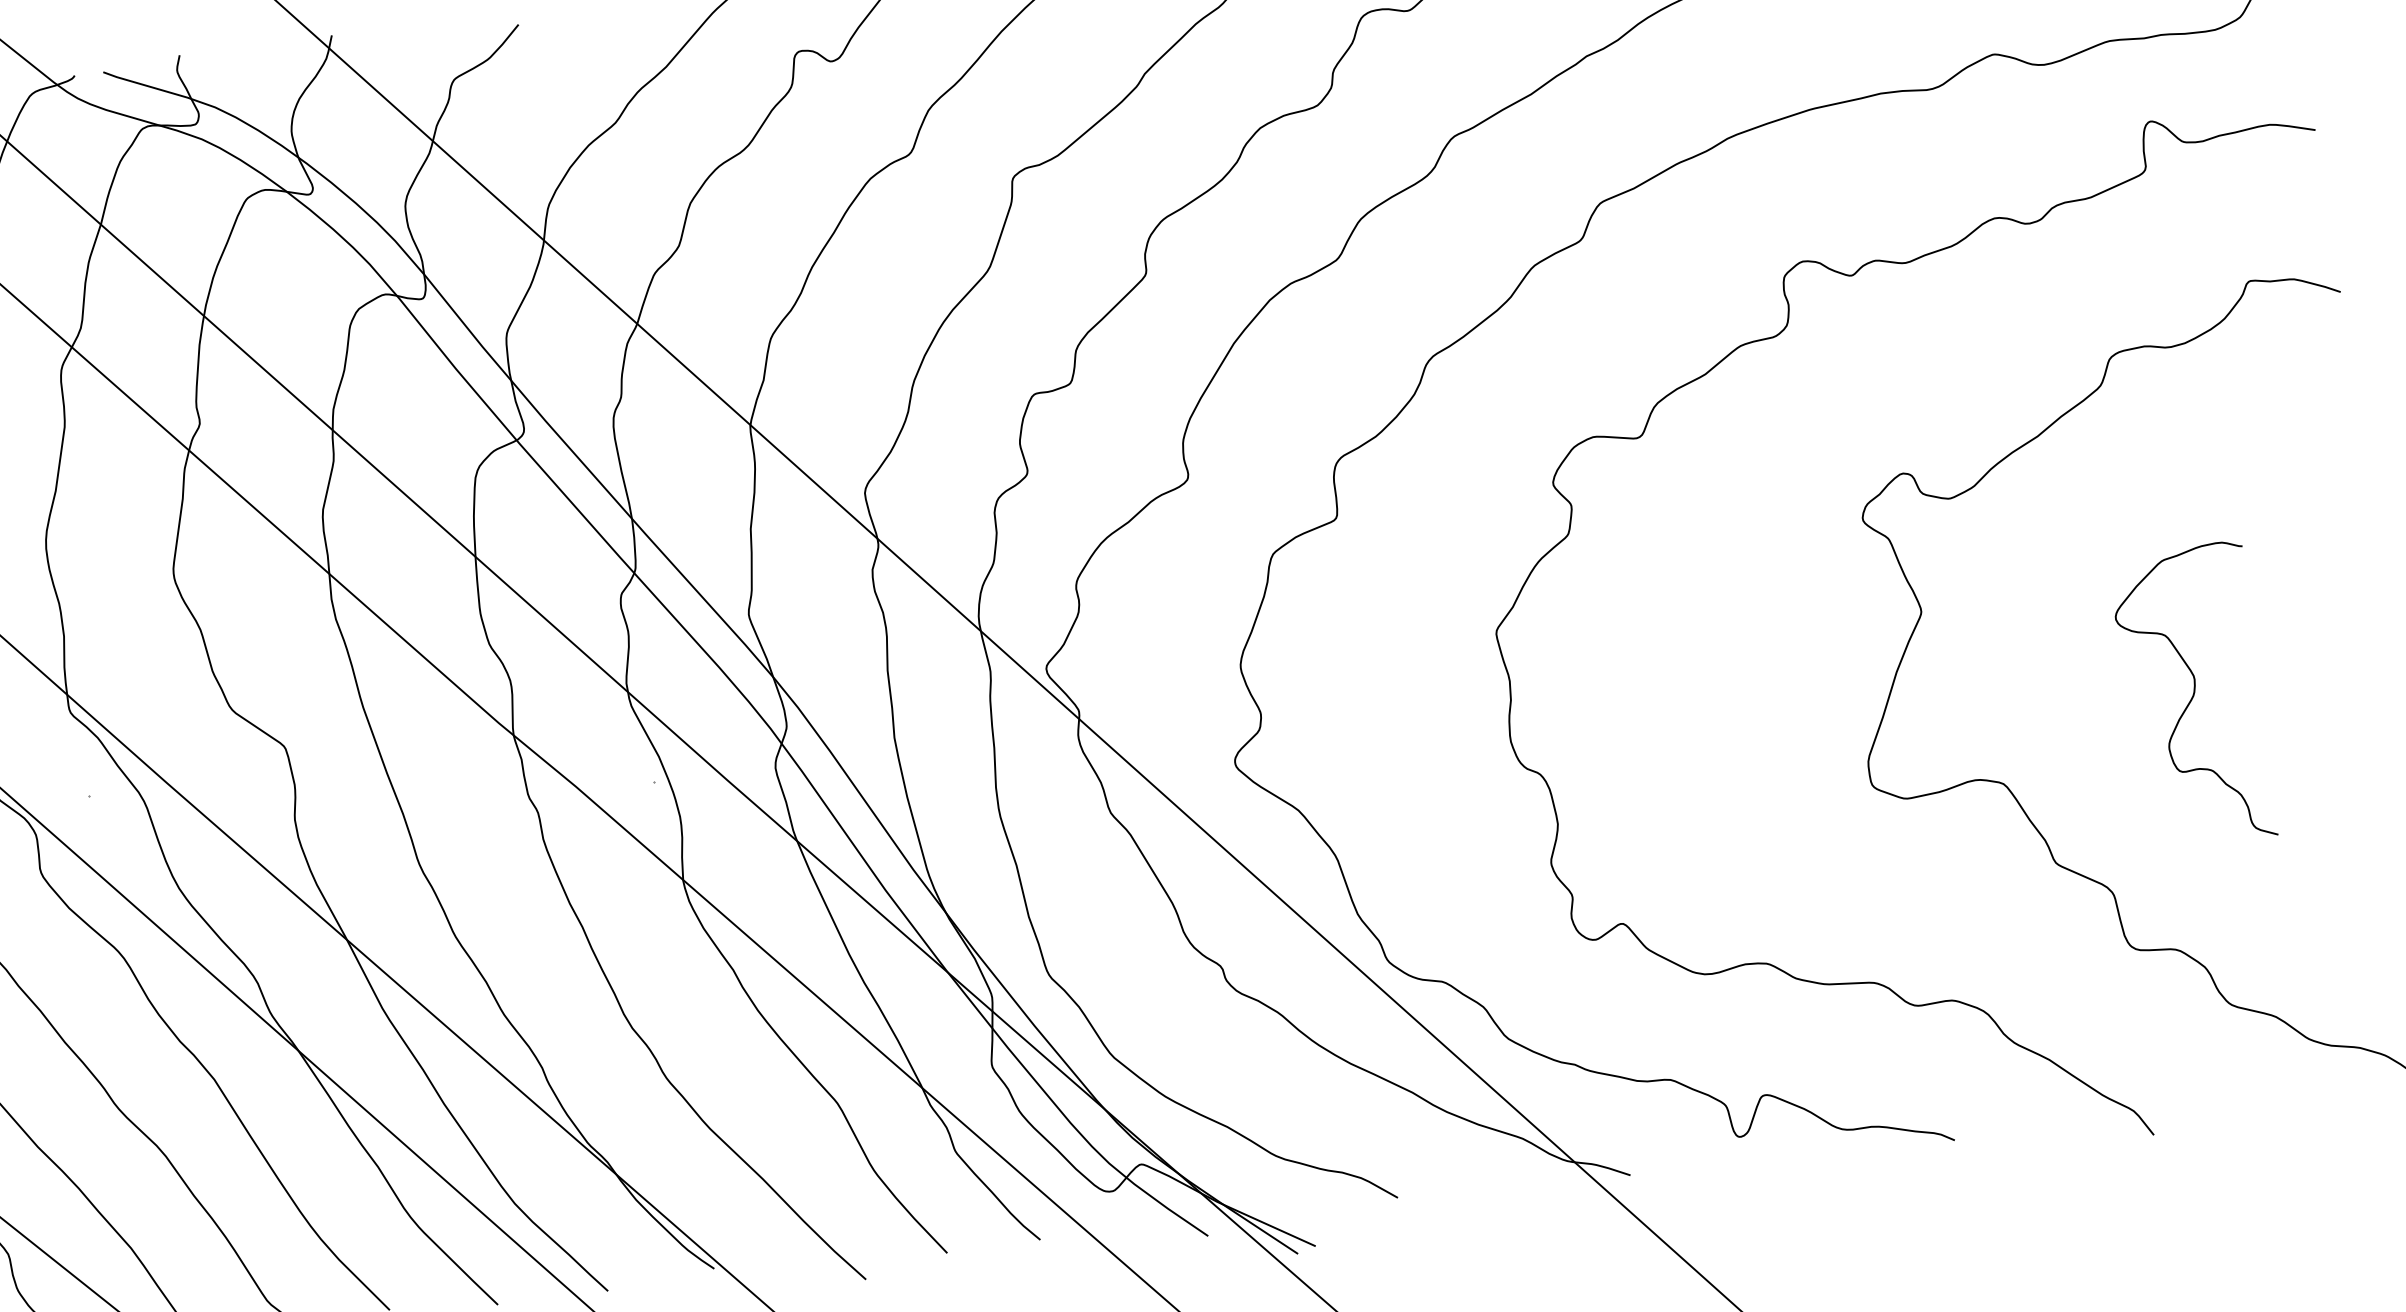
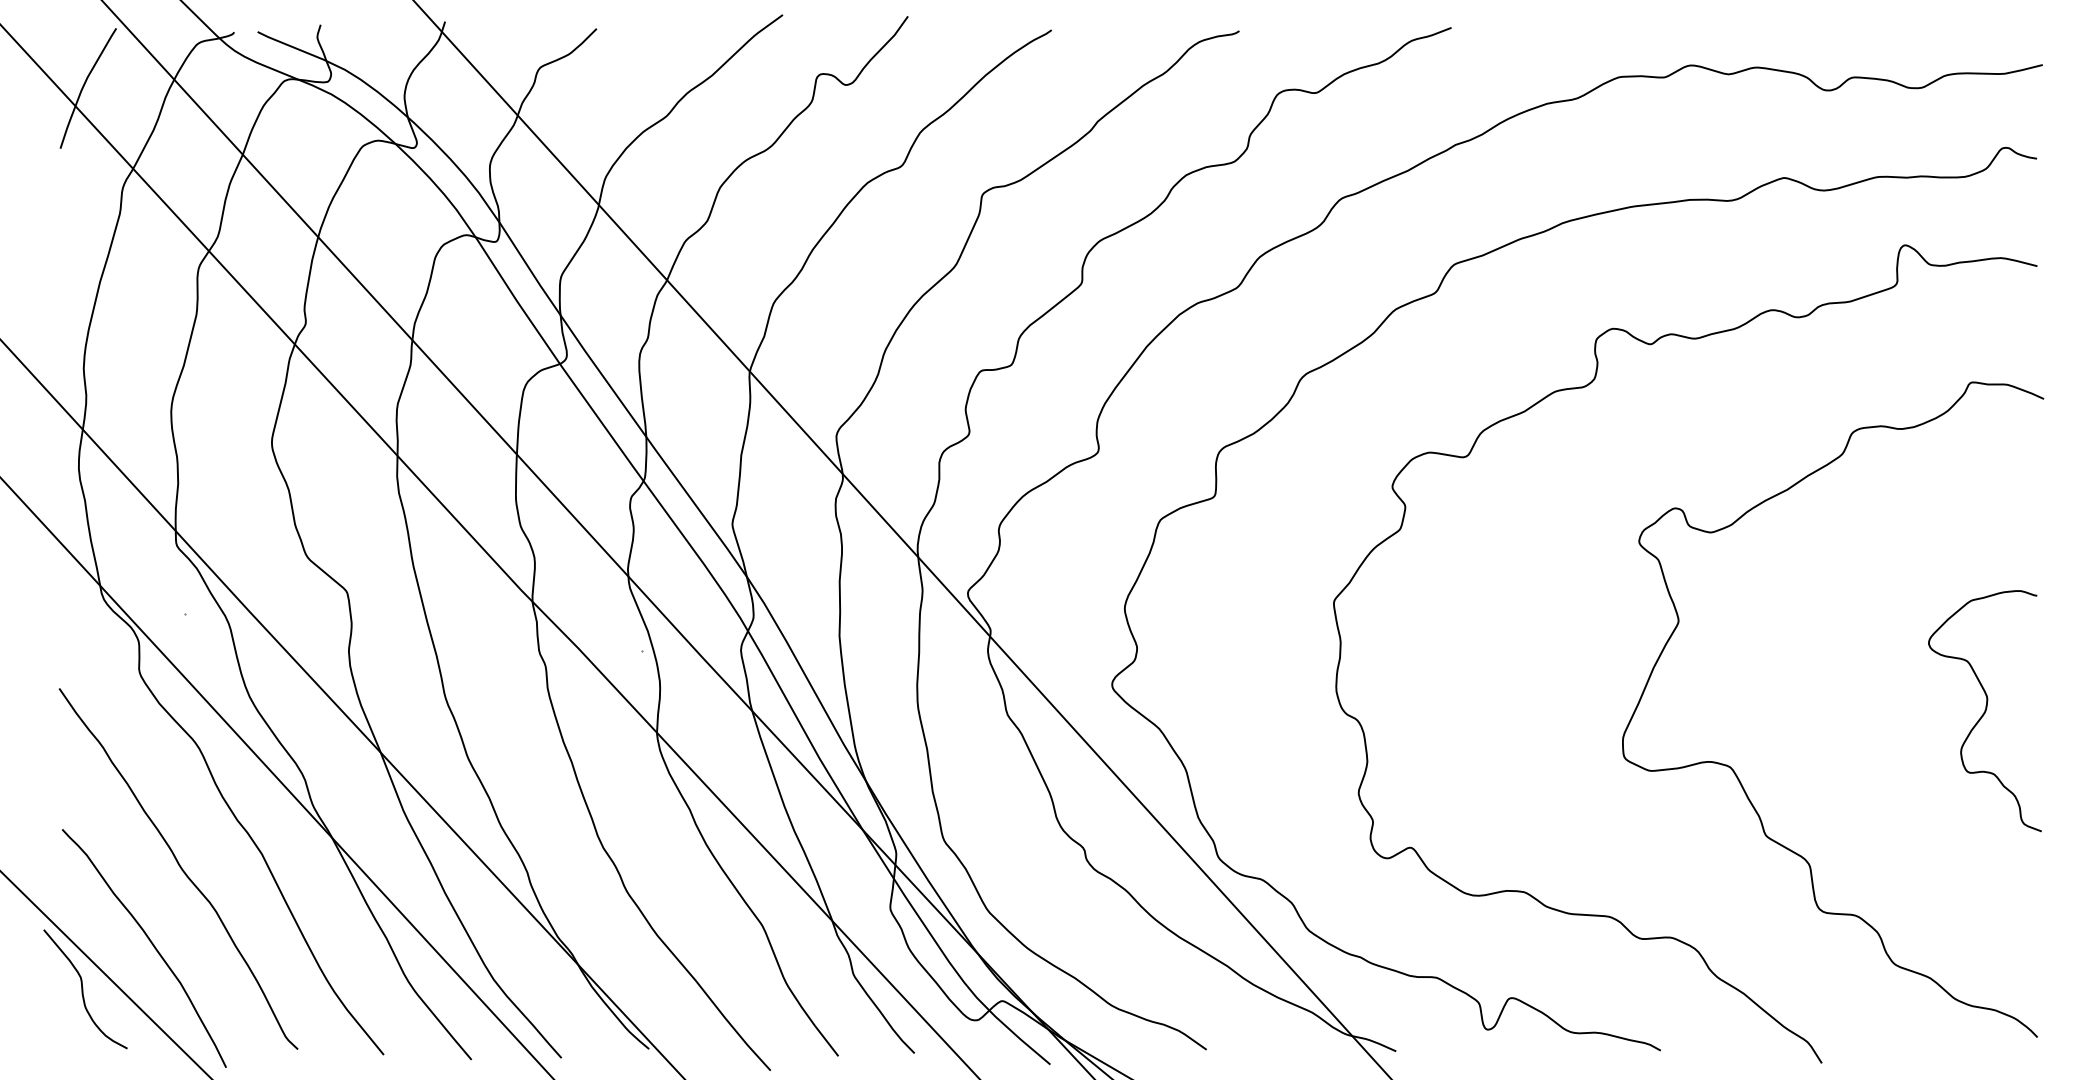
curve: (2192, 694) -> (1984, 711), moved

